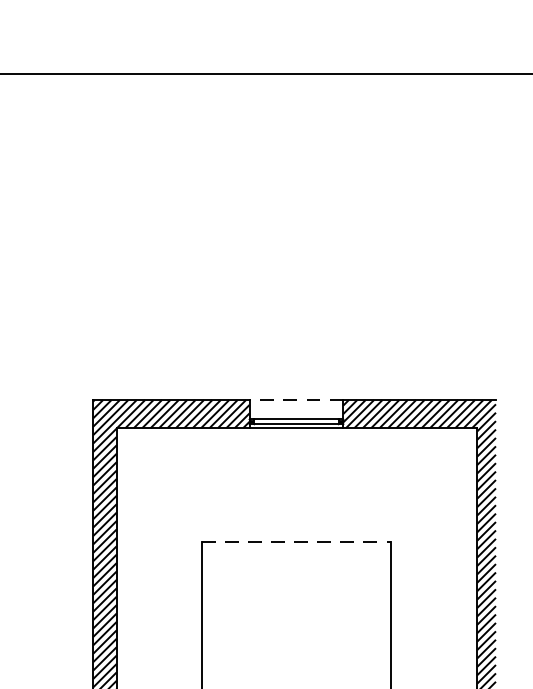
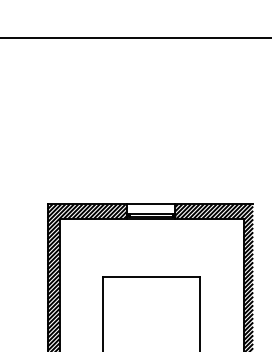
line: (296, 400) -> (151, 204), dashed -> solid
line: (296, 541) -> (151, 276), dashed -> solid

